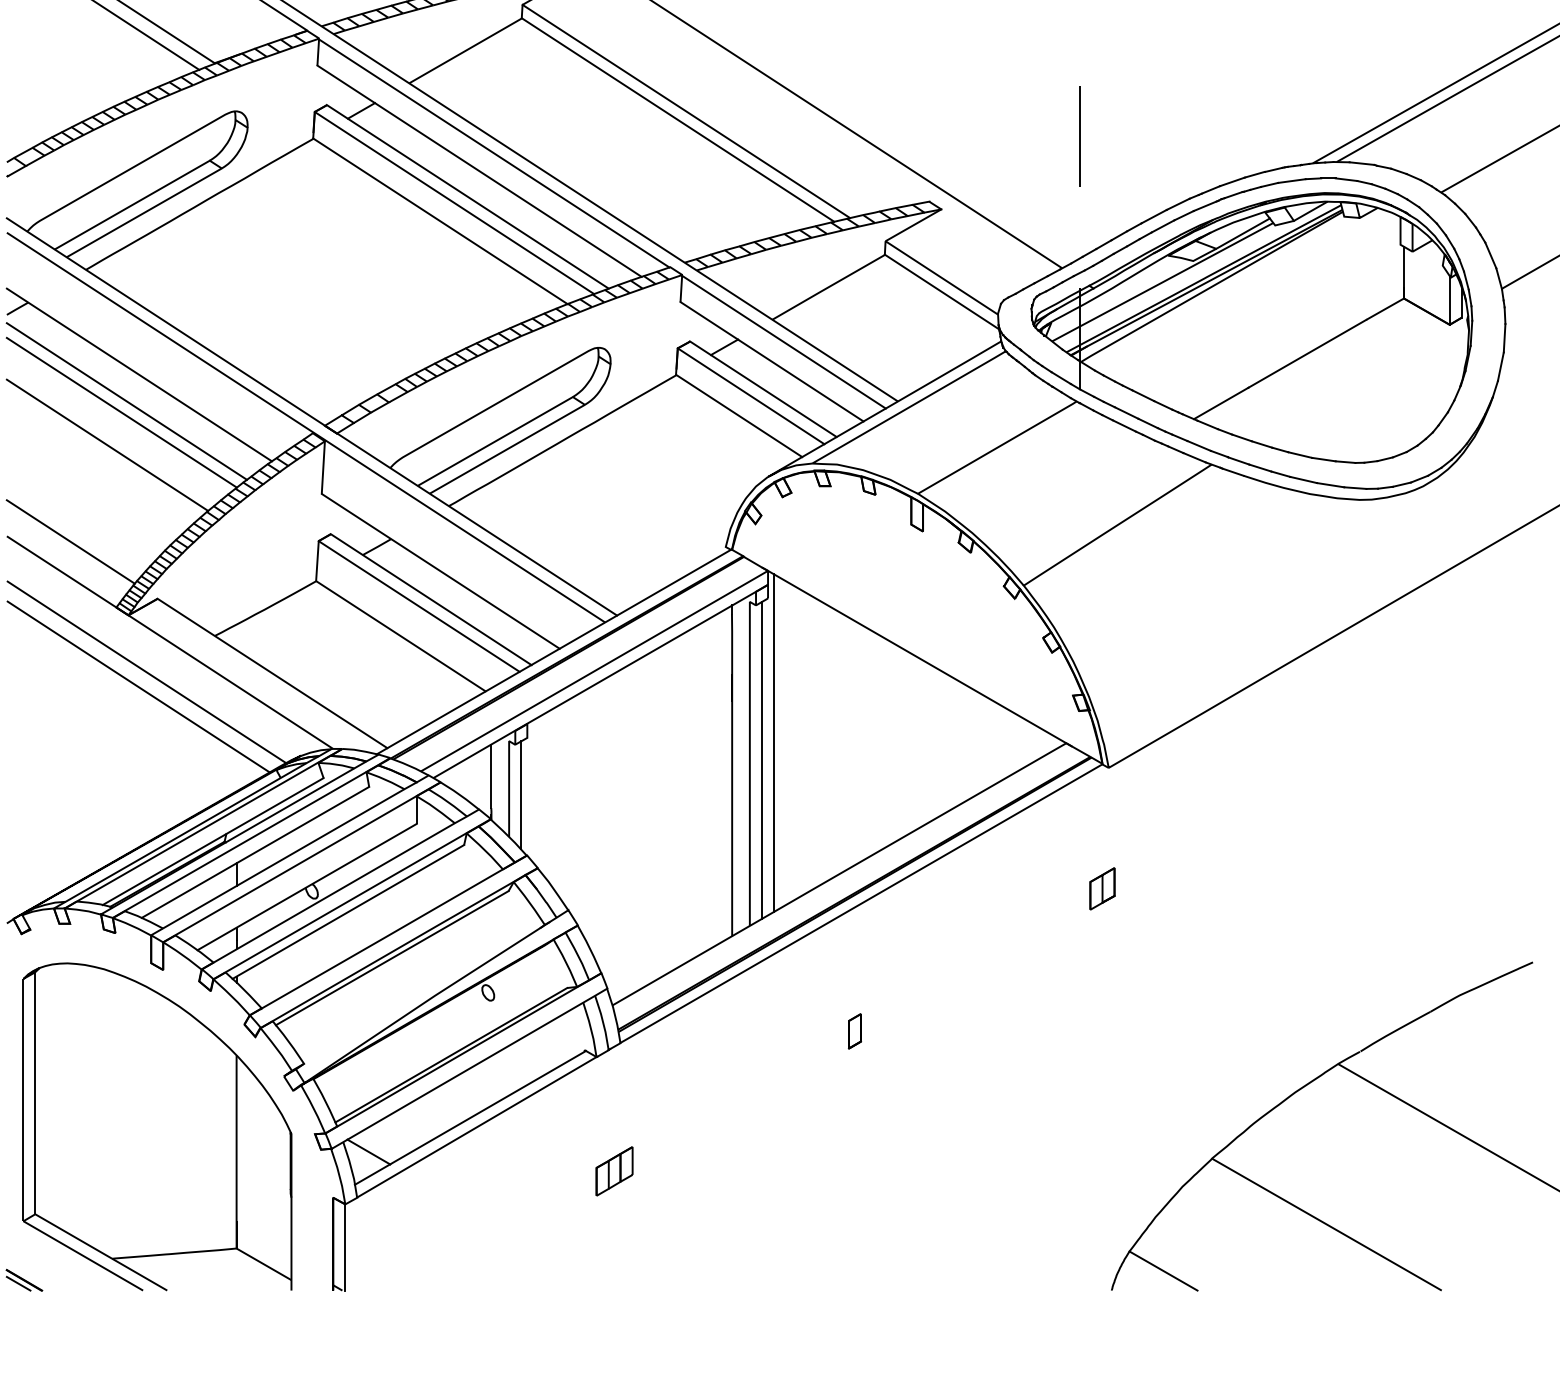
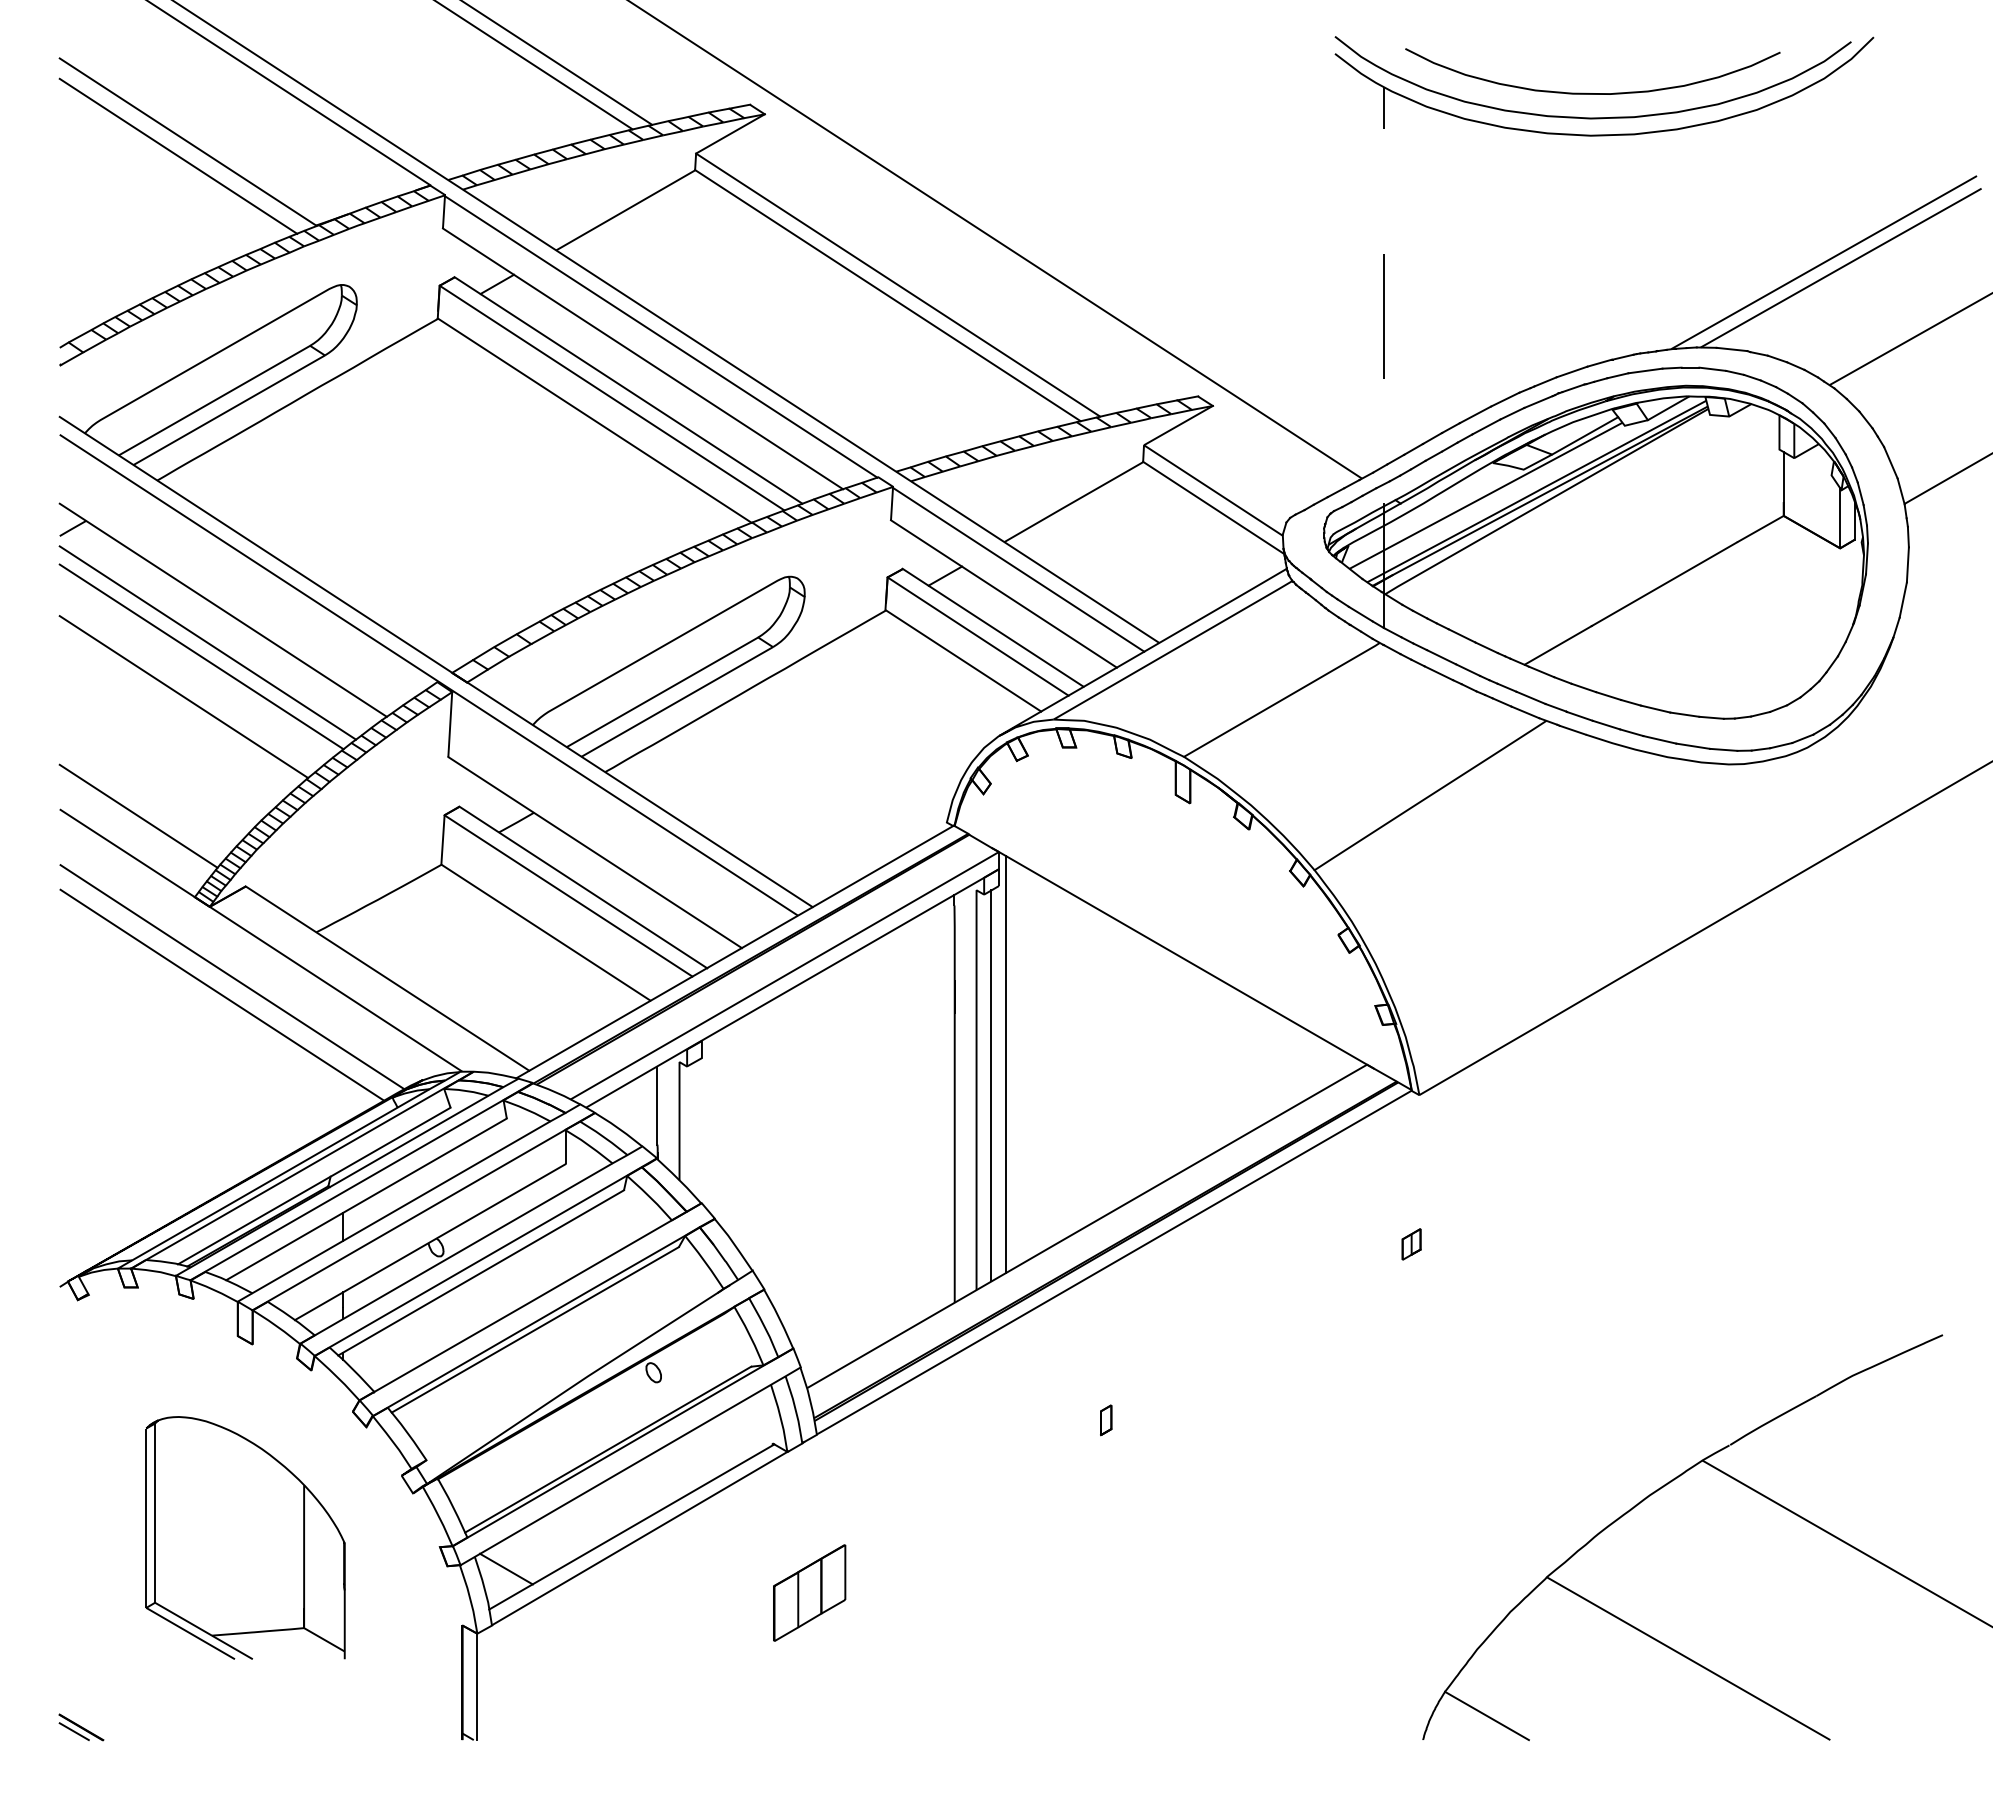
line: (521, 794) -> (694, 1128), removed
part: (1102, 888) -> (1411, 1244), size x0.6
part: (854, 1031) -> (1105, 1420), size x0.7
part: (157, 1126) -> (245, 1537), size x0.6
part: (614, 1170) -> (809, 1592), size x1.6

